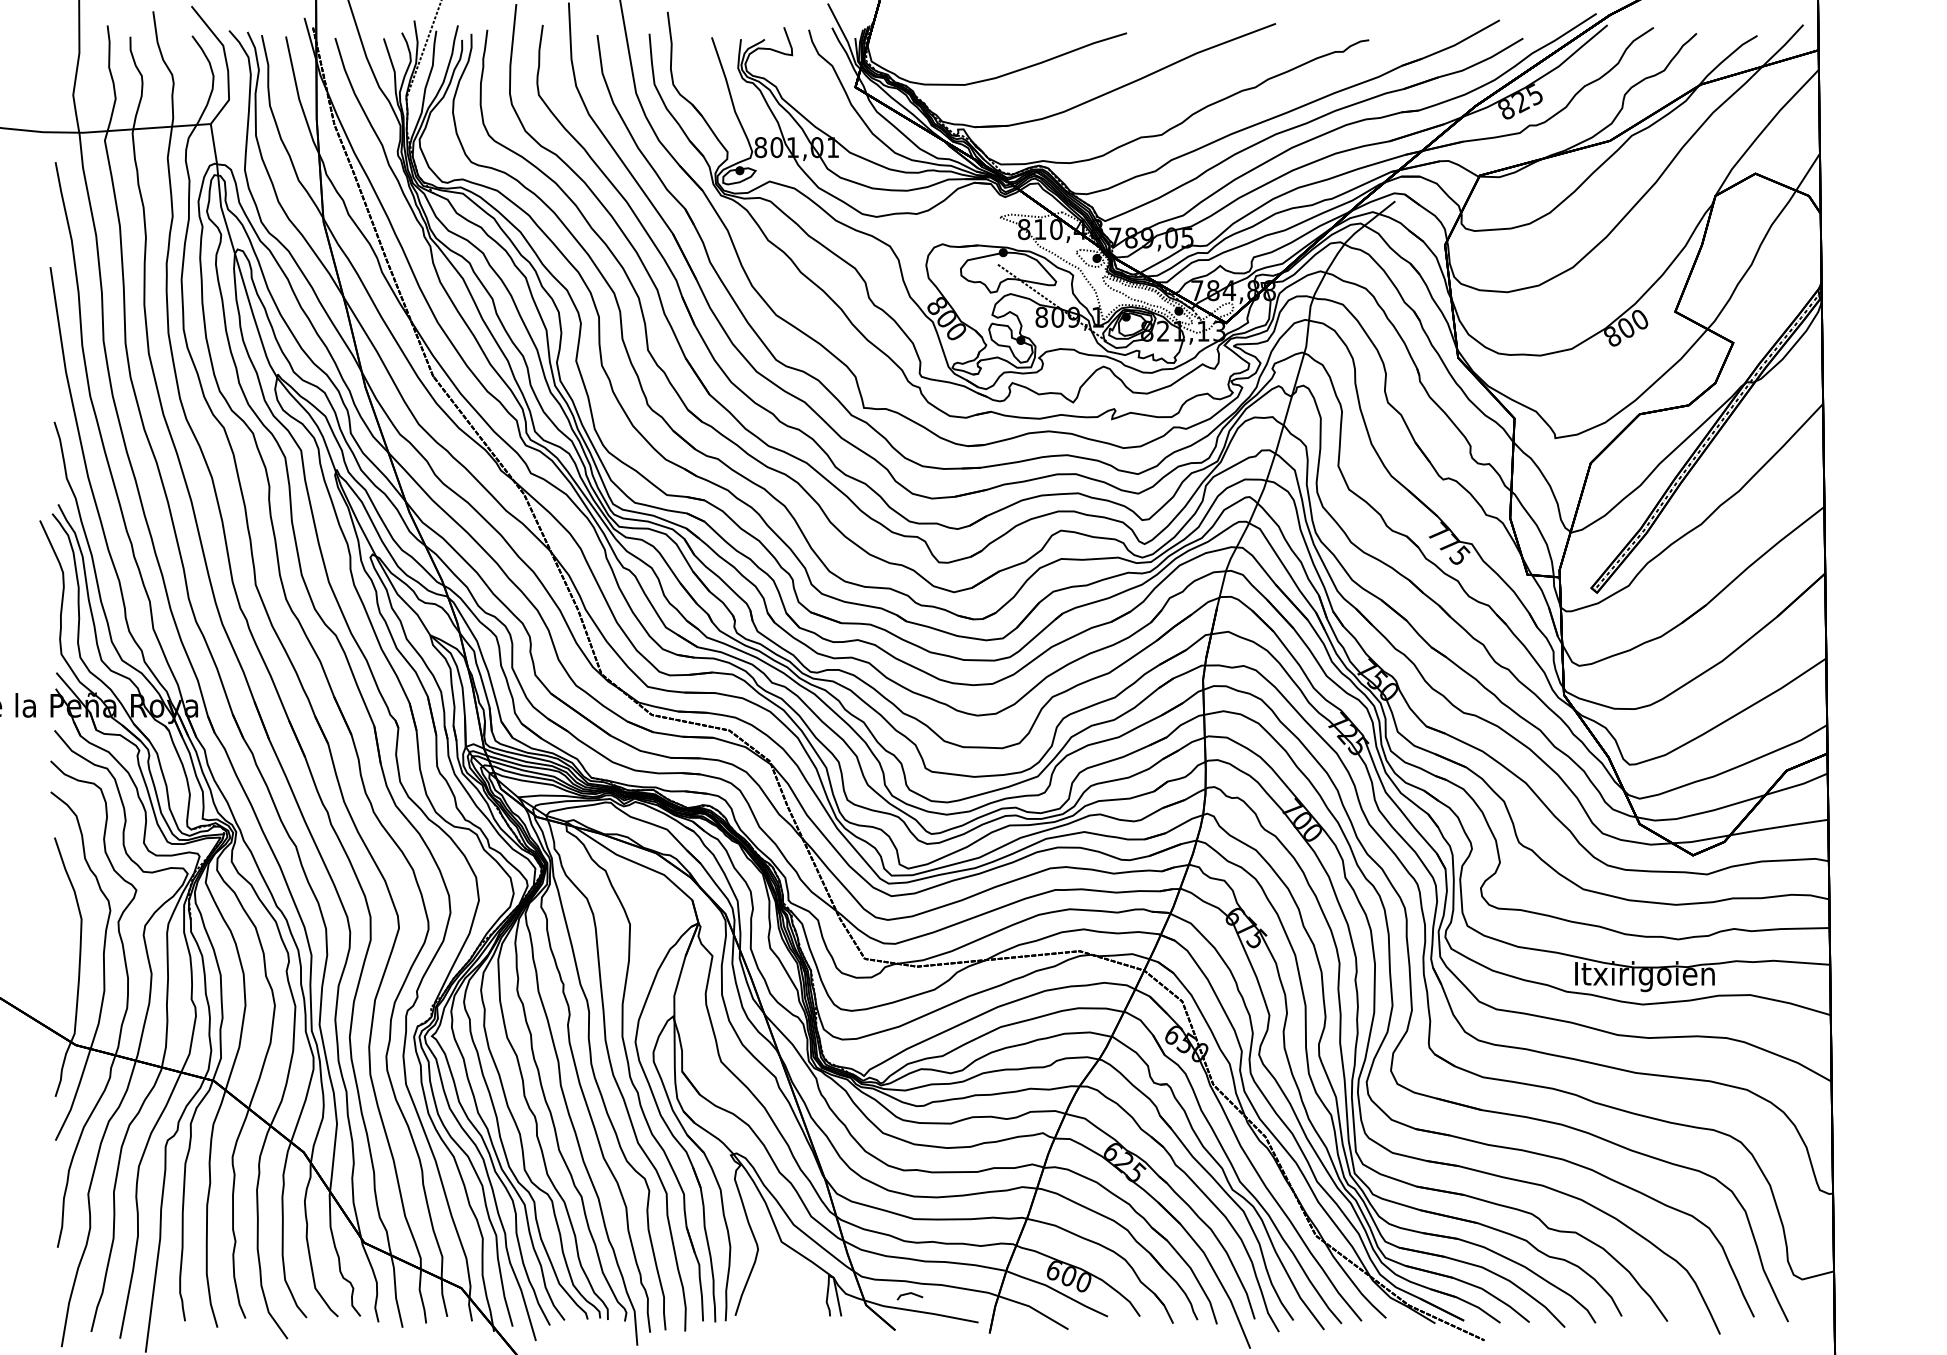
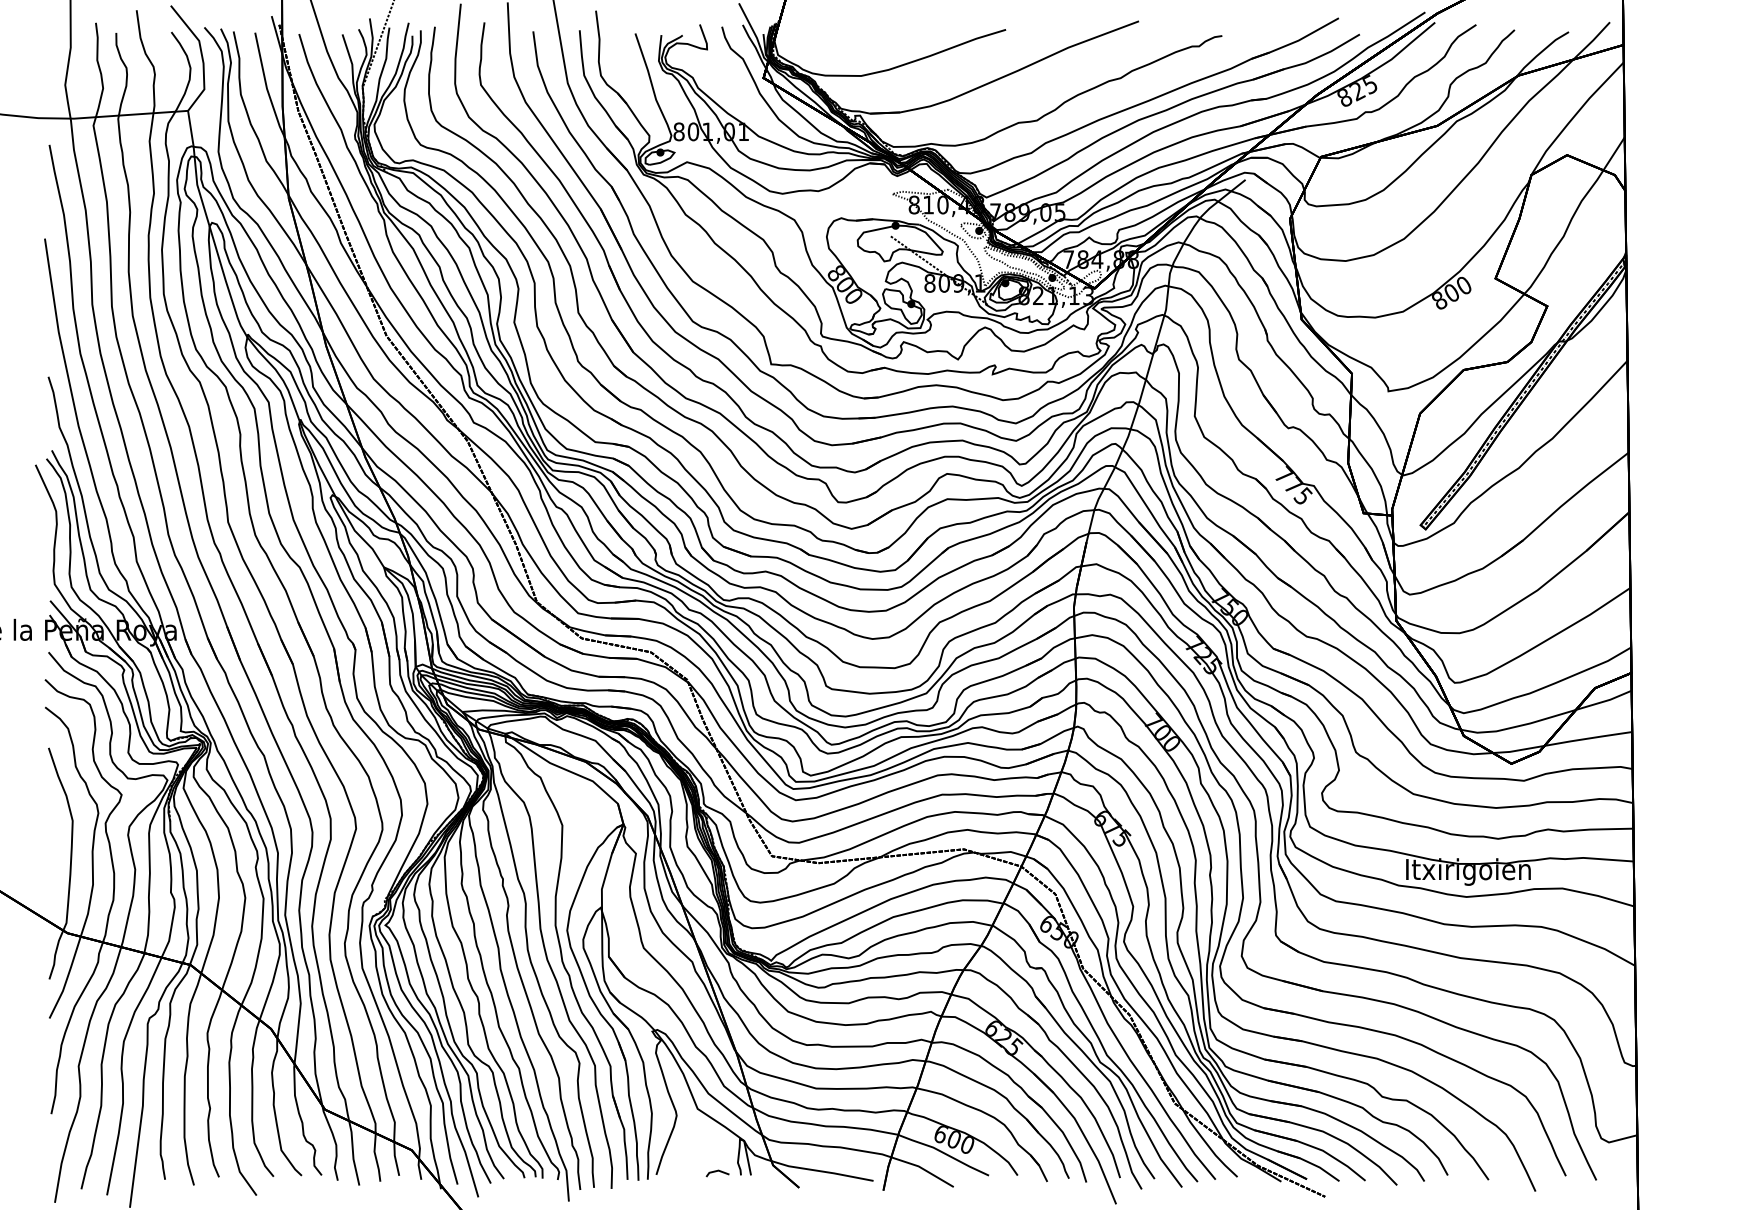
line: (909, 1294) -> (717, 1171), moved

